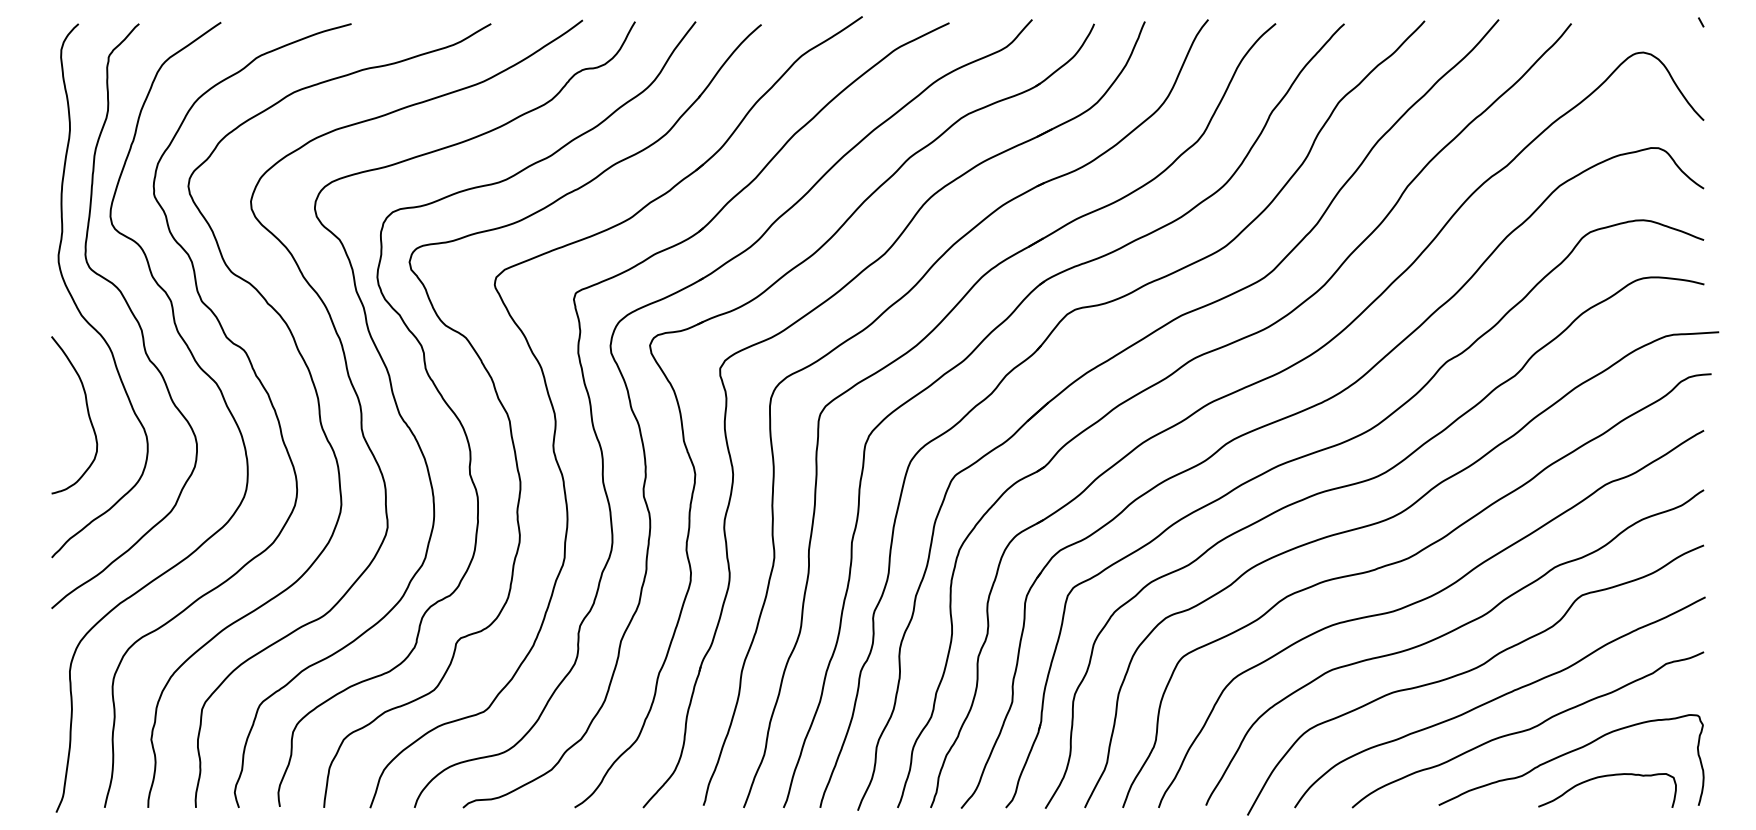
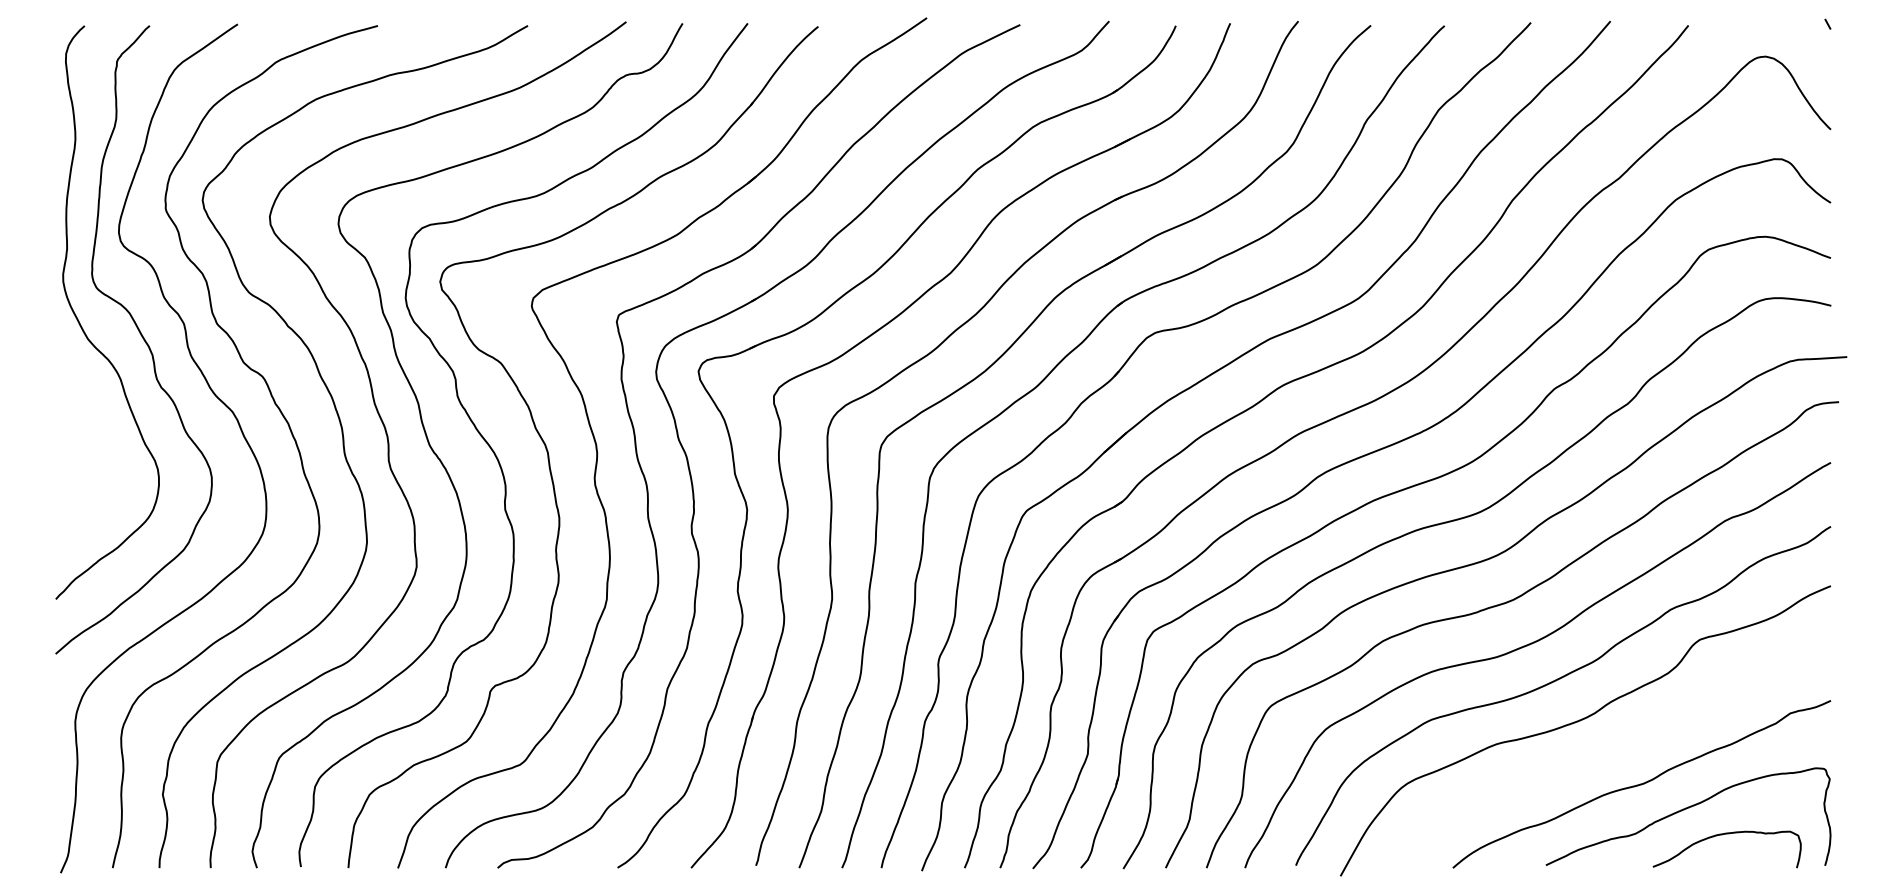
curve: (87, 414) -> (94, 445), removed
curve: (1498, 698) -> (1610, 750), removed

